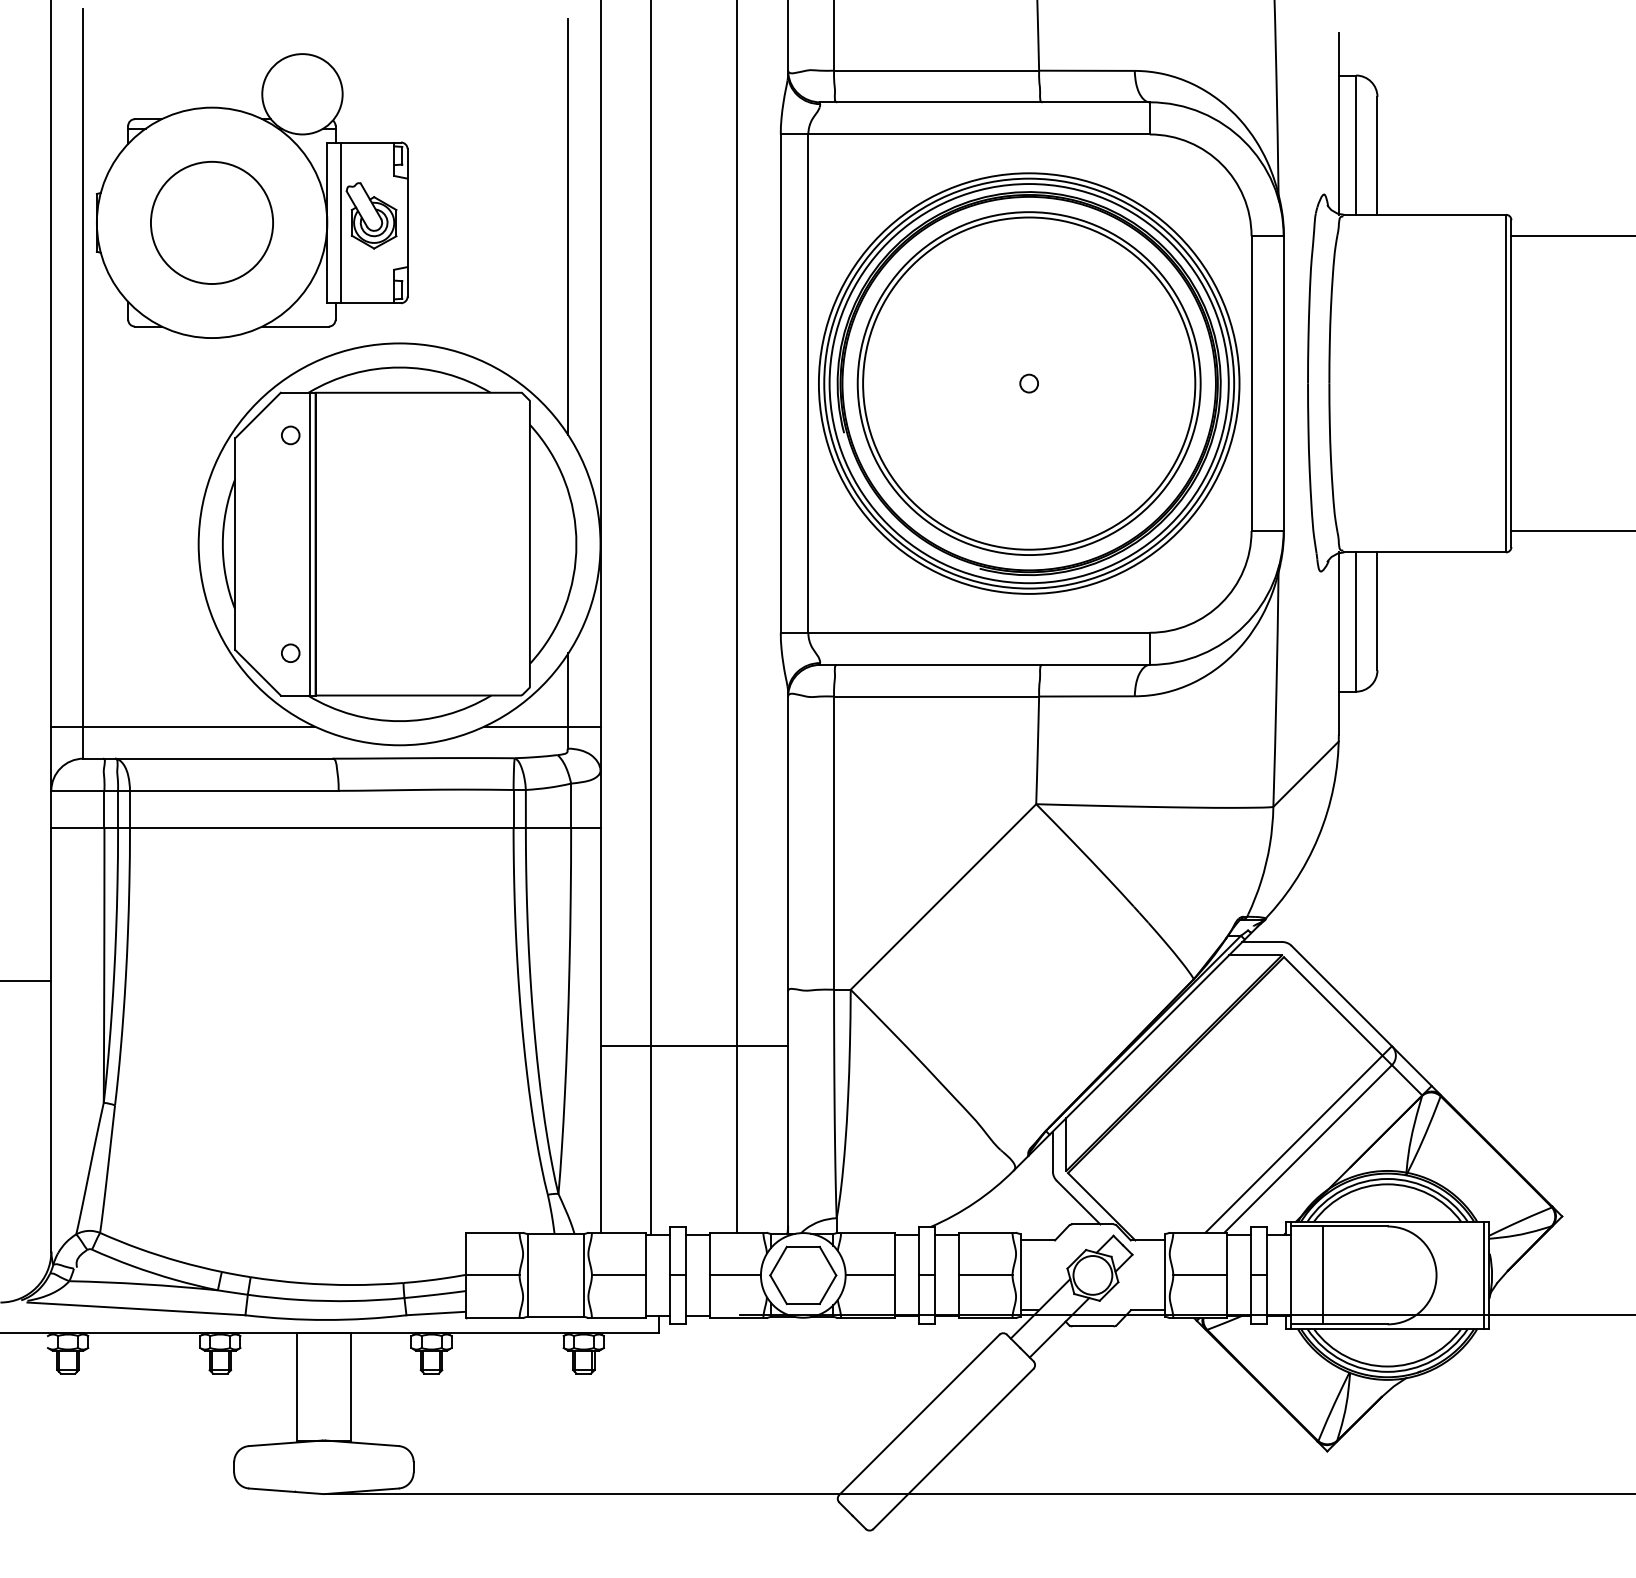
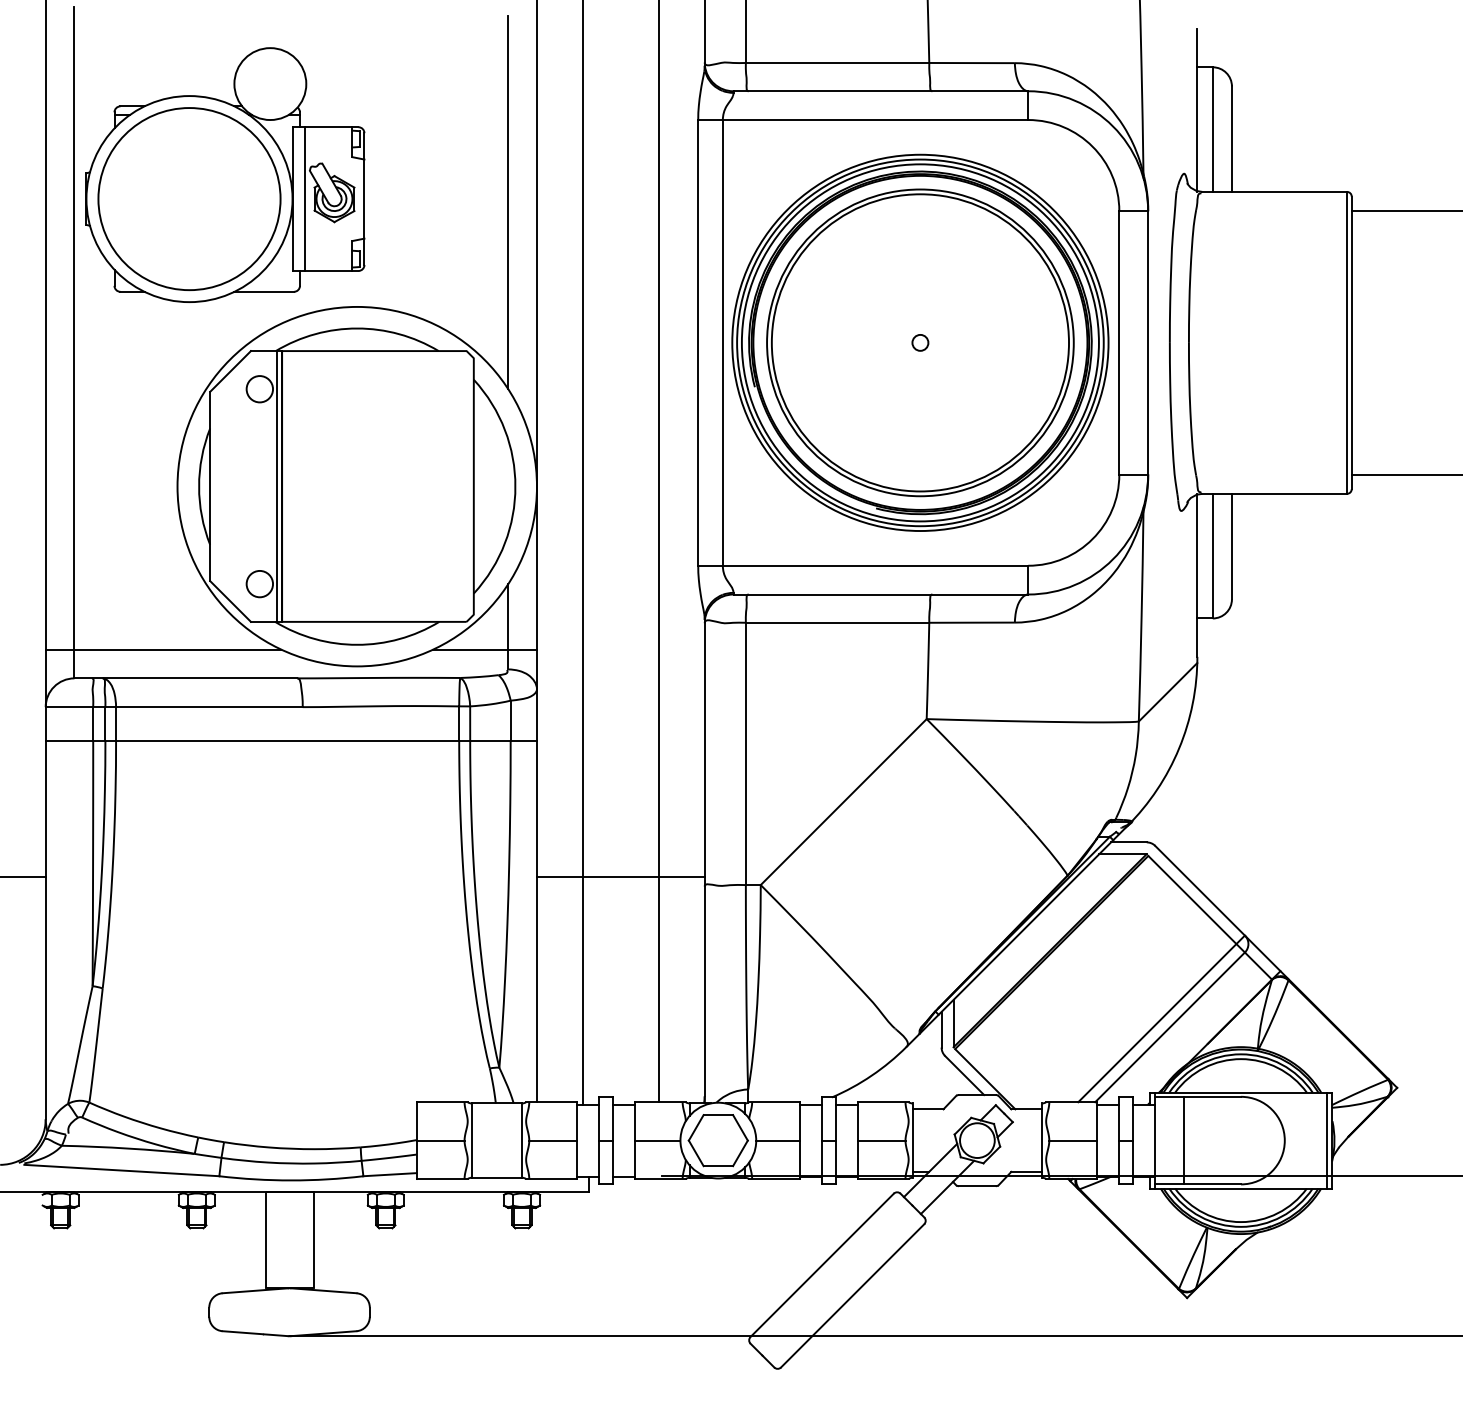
circle: (211, 222) -> (188, 198), size x1.67
circle: (290, 435) -> (259, 389), size x1.67
circle: (290, 653) -> (259, 584), size x1.67
line: (694, 1046) -> (621, 877), moved

